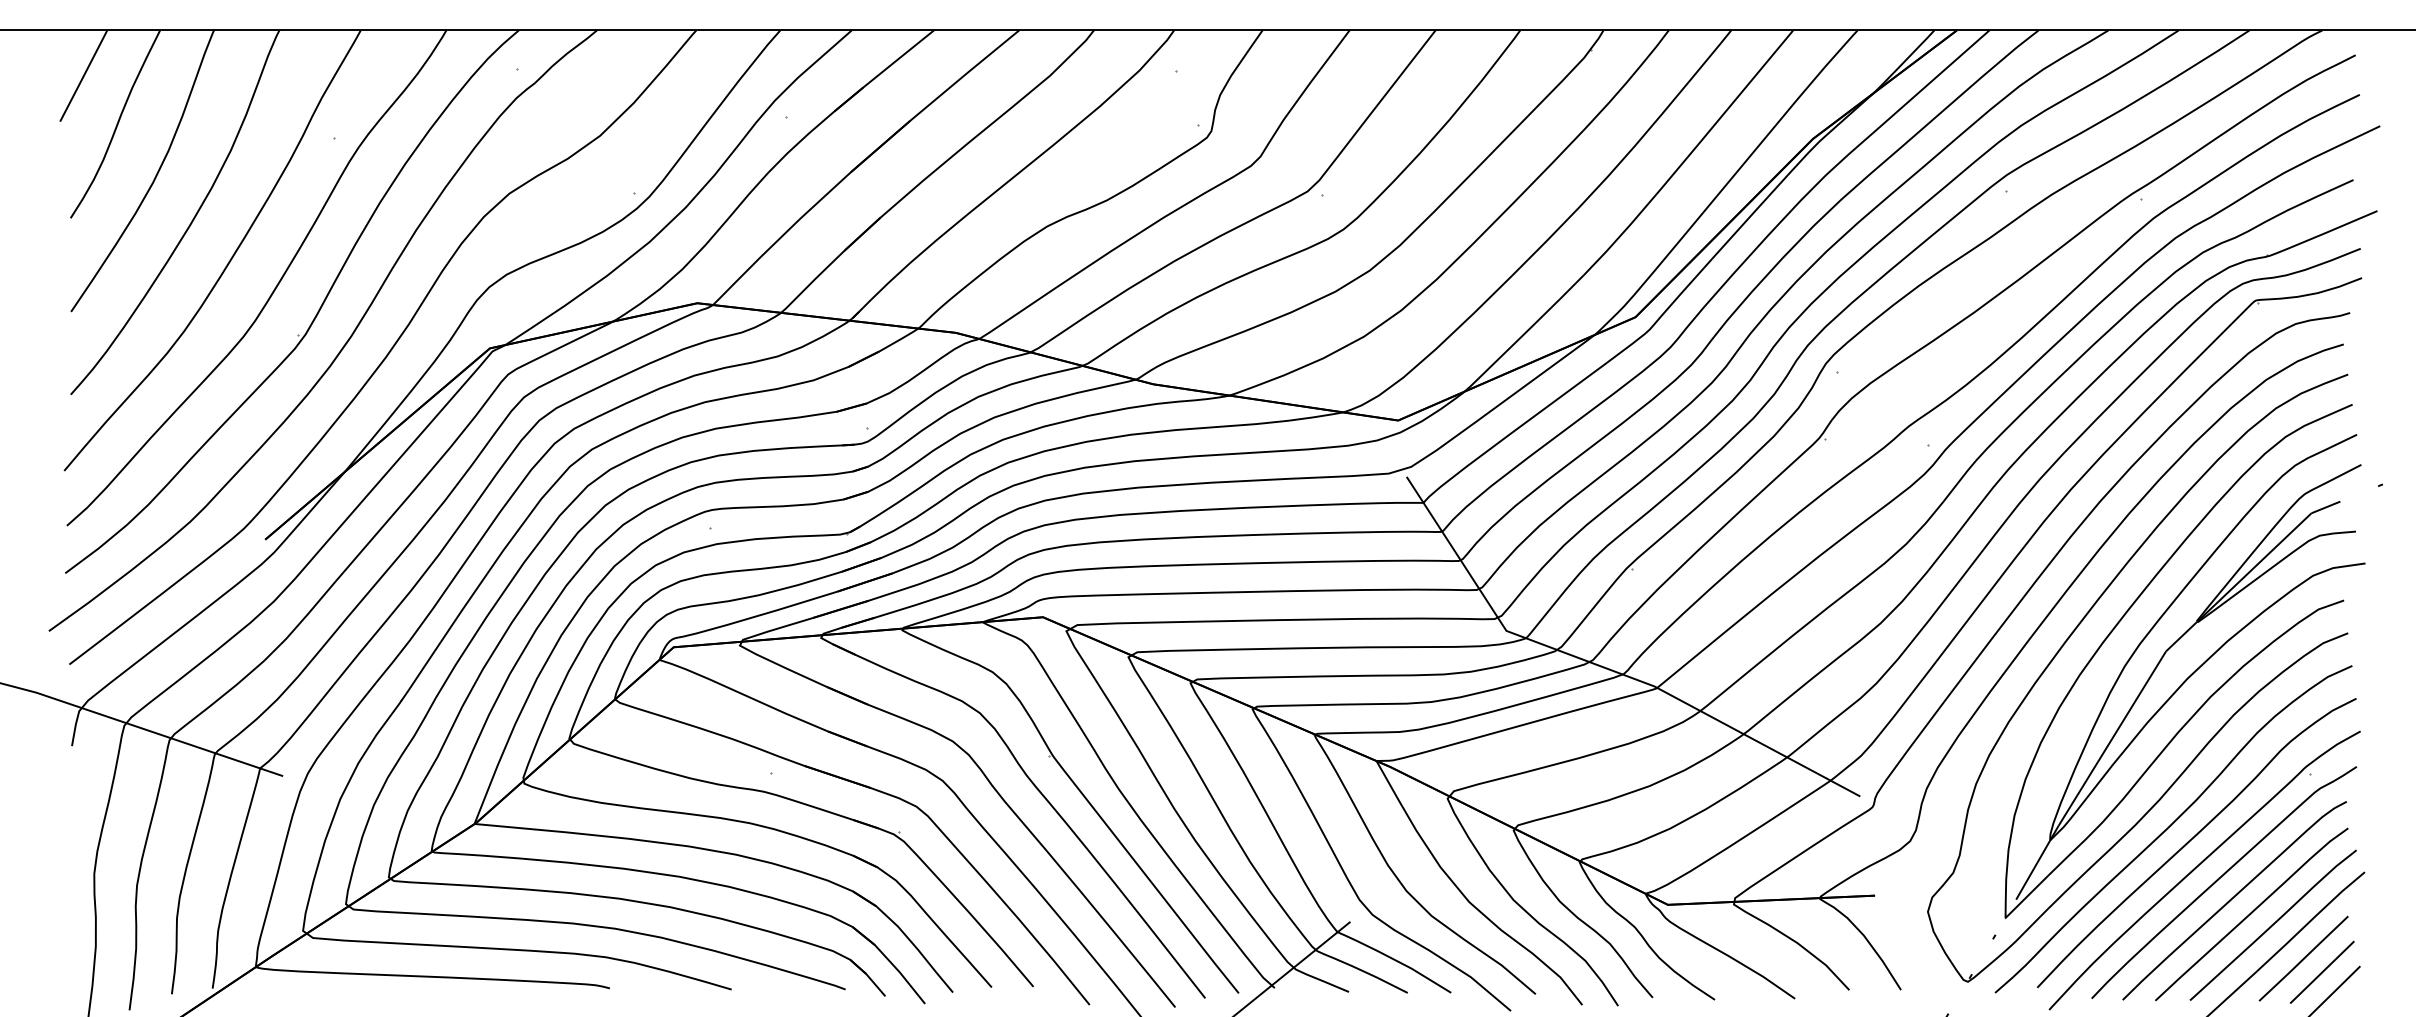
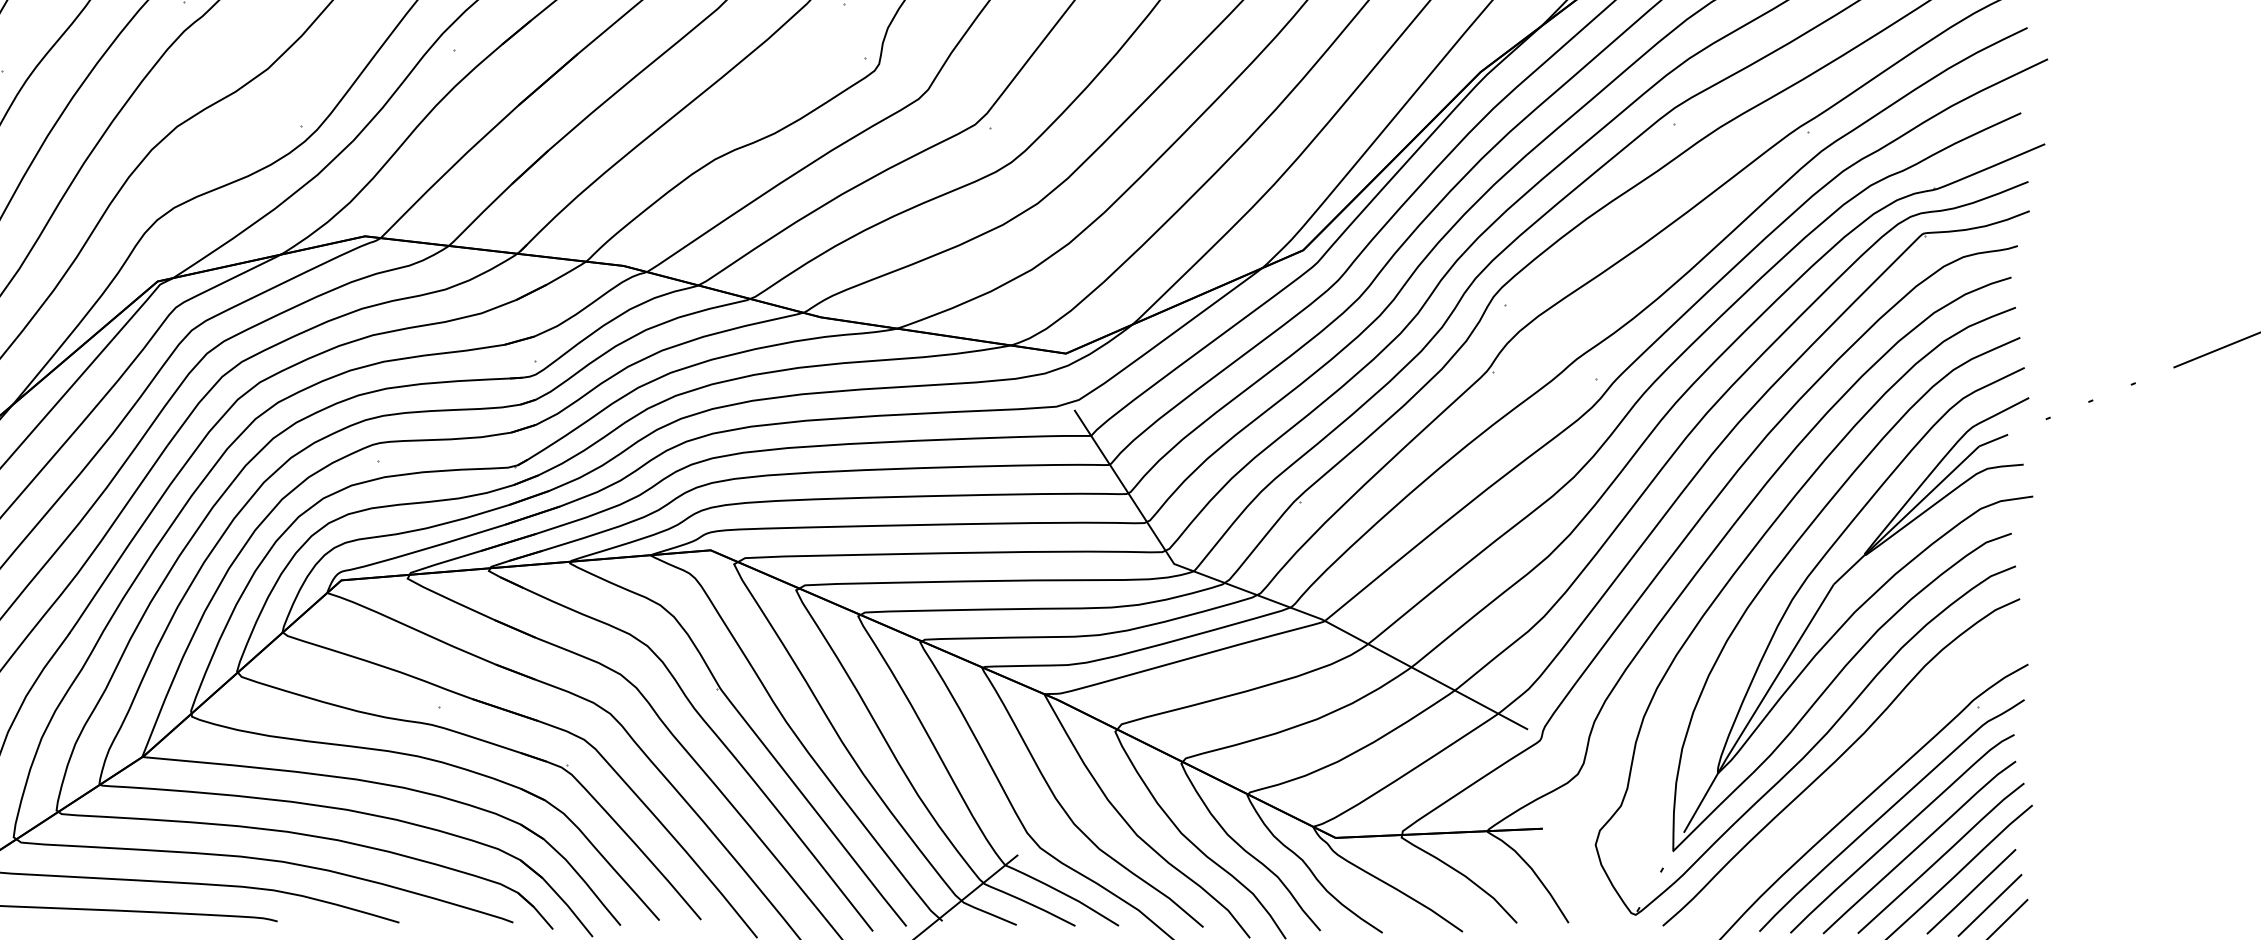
curve: (2193, 838) -> (1861, 771), removed

